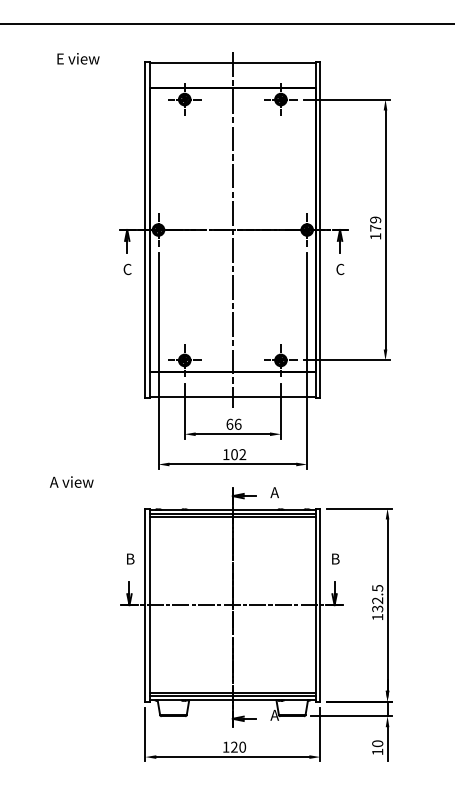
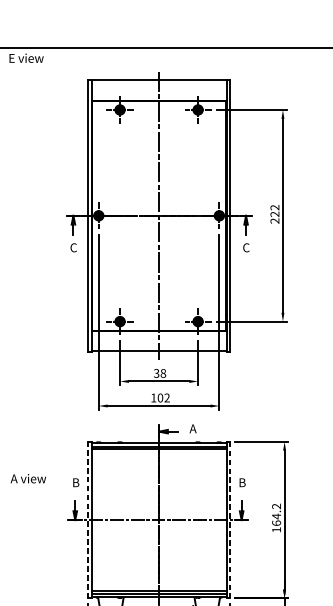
text: (78, 58) -> (26, 58), moved
text: (375, 227) -> (274, 213), 179 -> 222
text: (233, 423) -> (159, 372), 66 -> 38
text: (71, 481) -> (28, 478), moved
text: (377, 598) -> (276, 514), 132.5 -> 164.2
line: (145, 605) -> (88, 520), solid -> dashed
line: (320, 605) -> (230, 520), solid -> dashed

